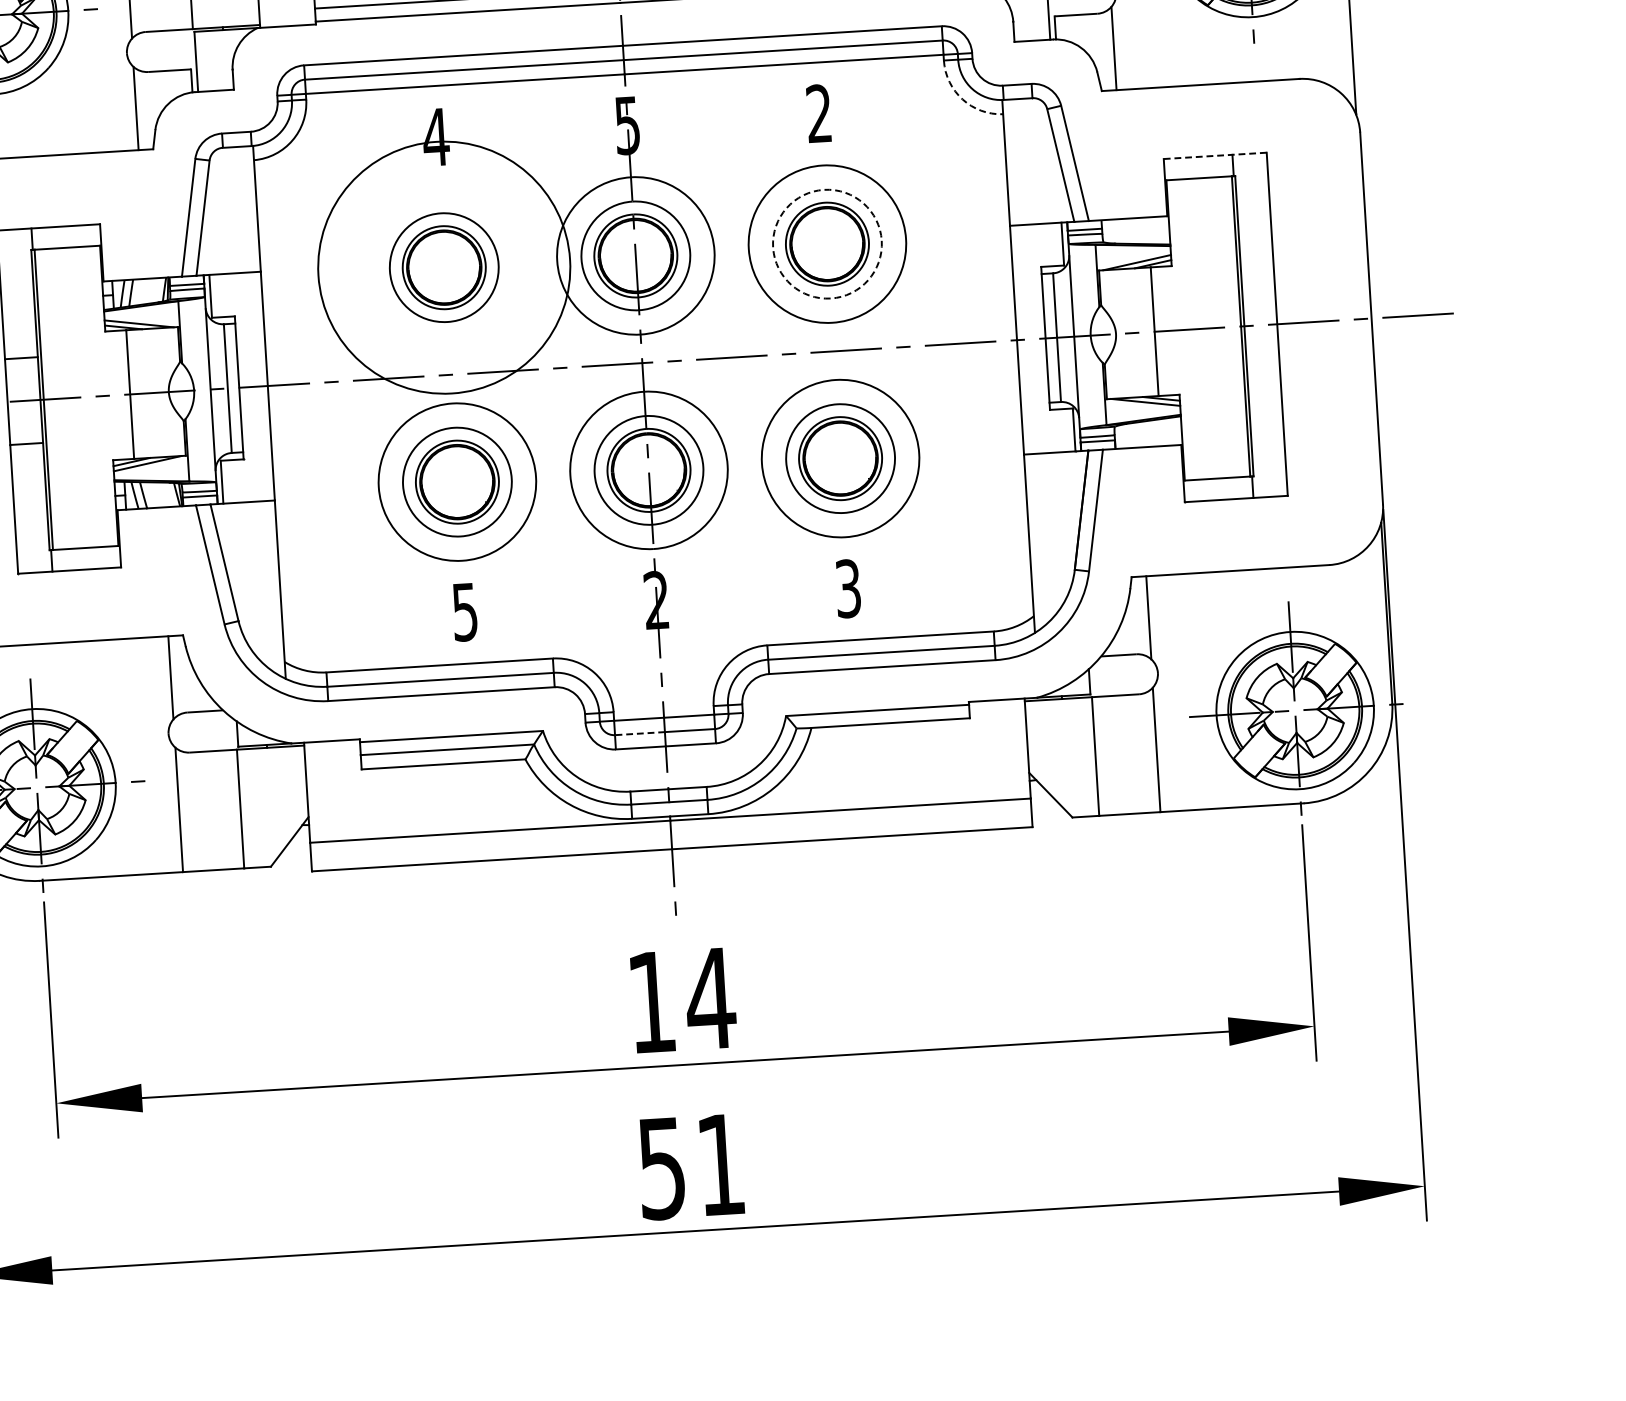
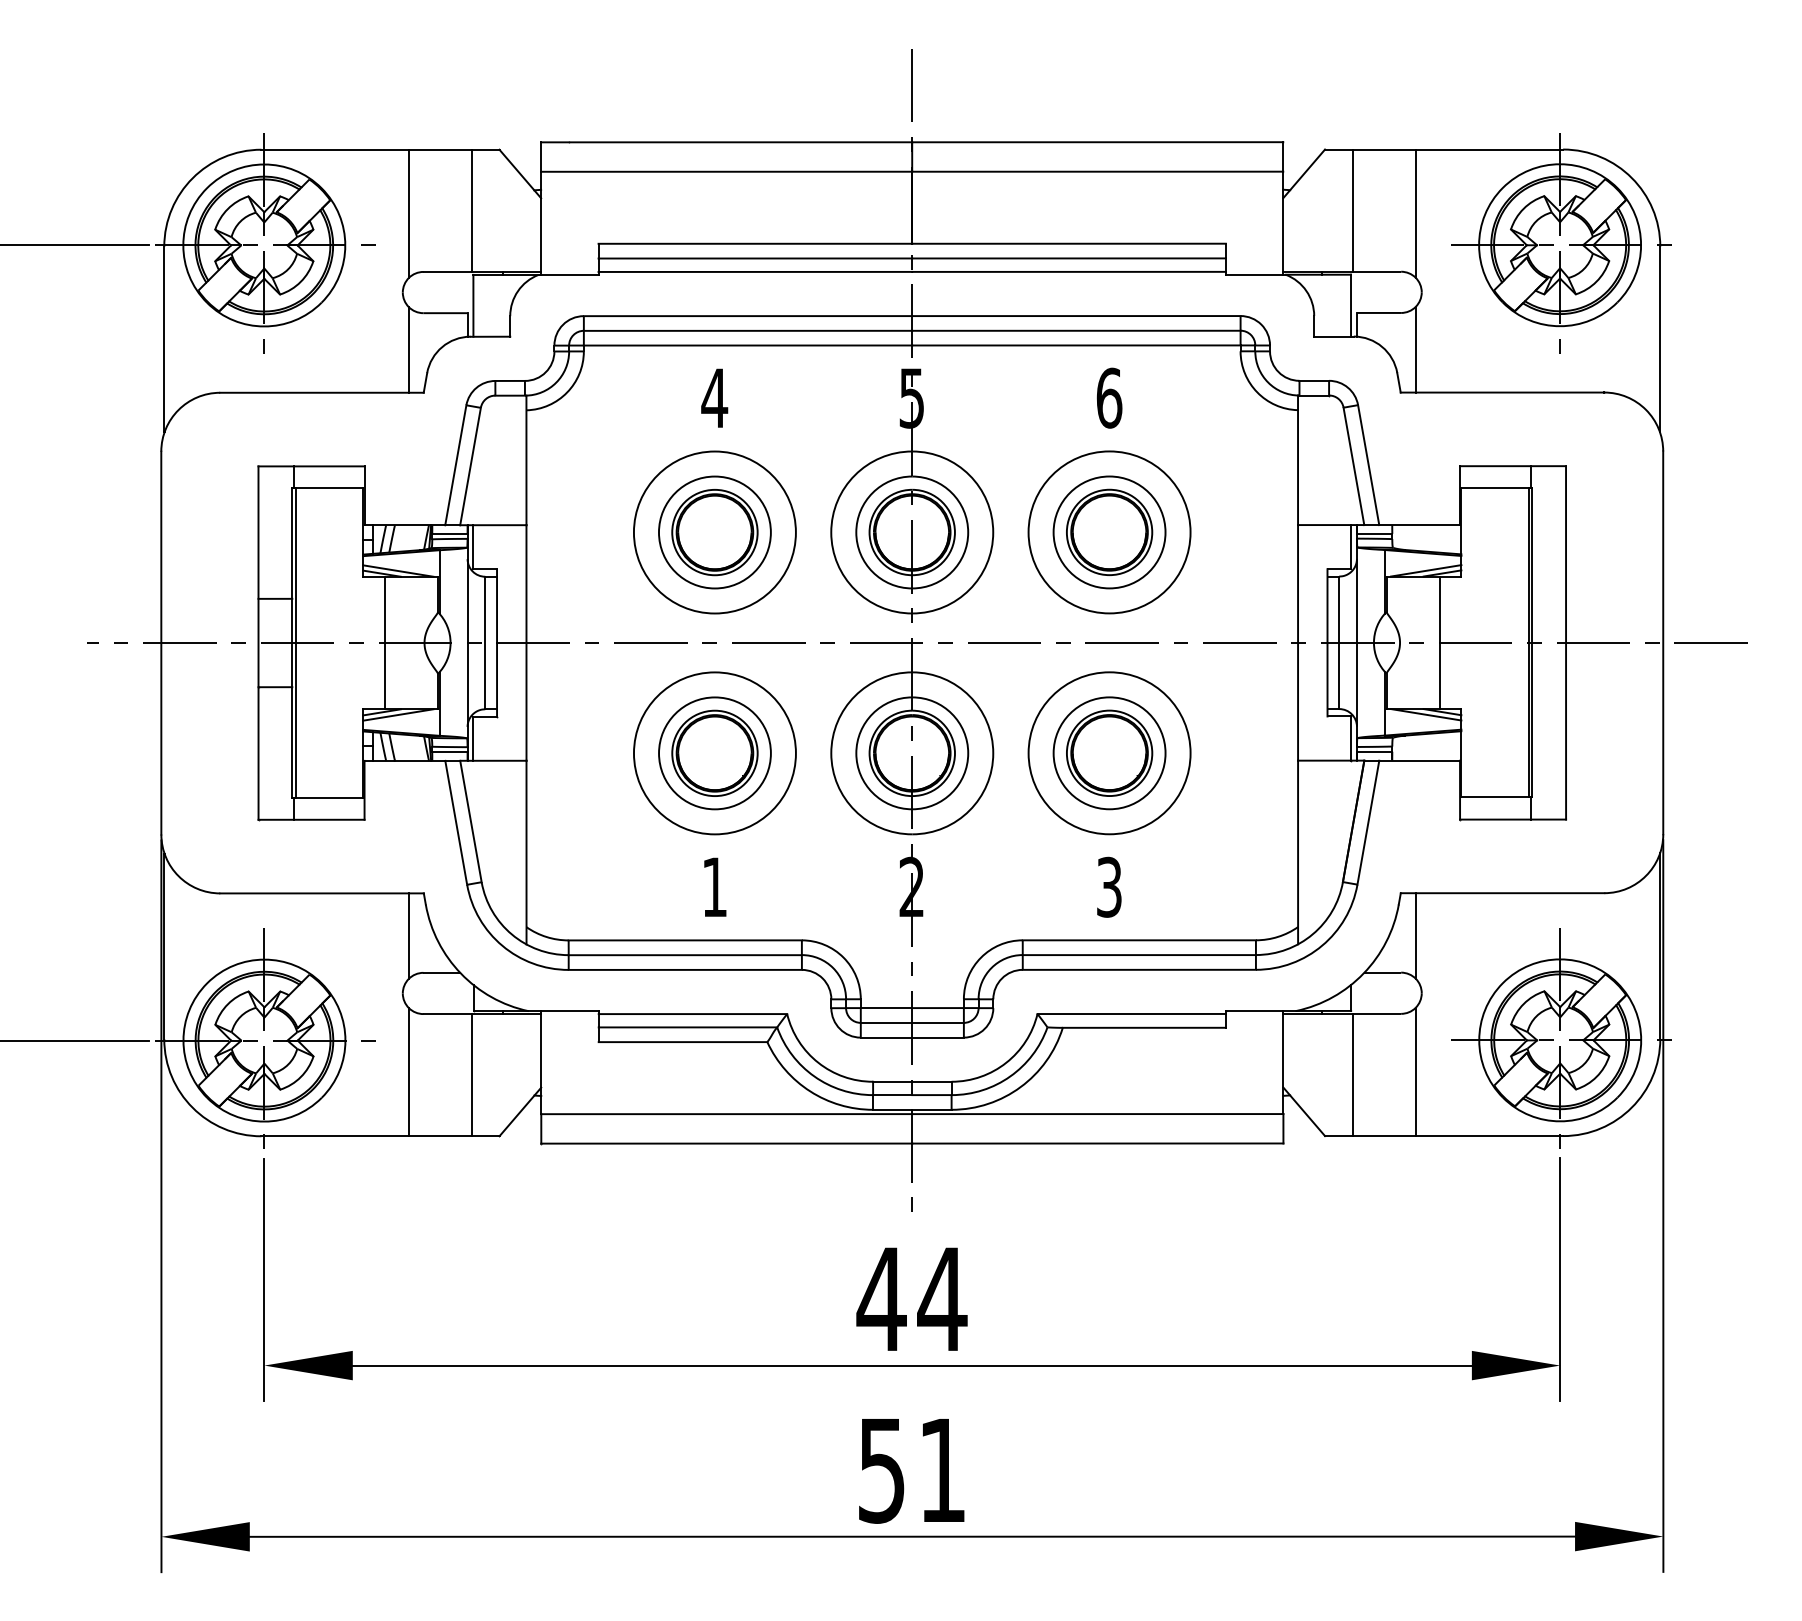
arc: (962, 99) -> (1257, 392), dashed -> solid
text: (819, 113) -> (1109, 397), 2 -> 6
line: (1215, 156) -> (1513, 466), dashed -> solid
circle: (827, 244) -> (1109, 532), dashed -> solid
circle: (443, 267) -> (714, 532), size x0.62
text: (464, 612) -> (714, 887), 5 -> 1
line: (639, 733) -> (886, 1022), dashed -> solid
text: (651, 1001) -> (881, 1298), 14 -> 44

